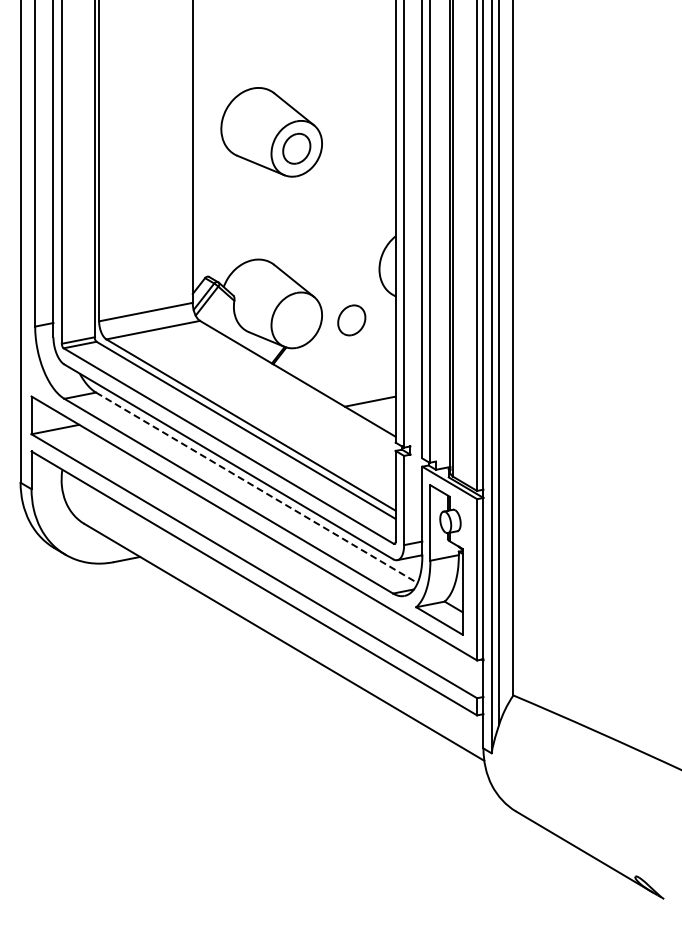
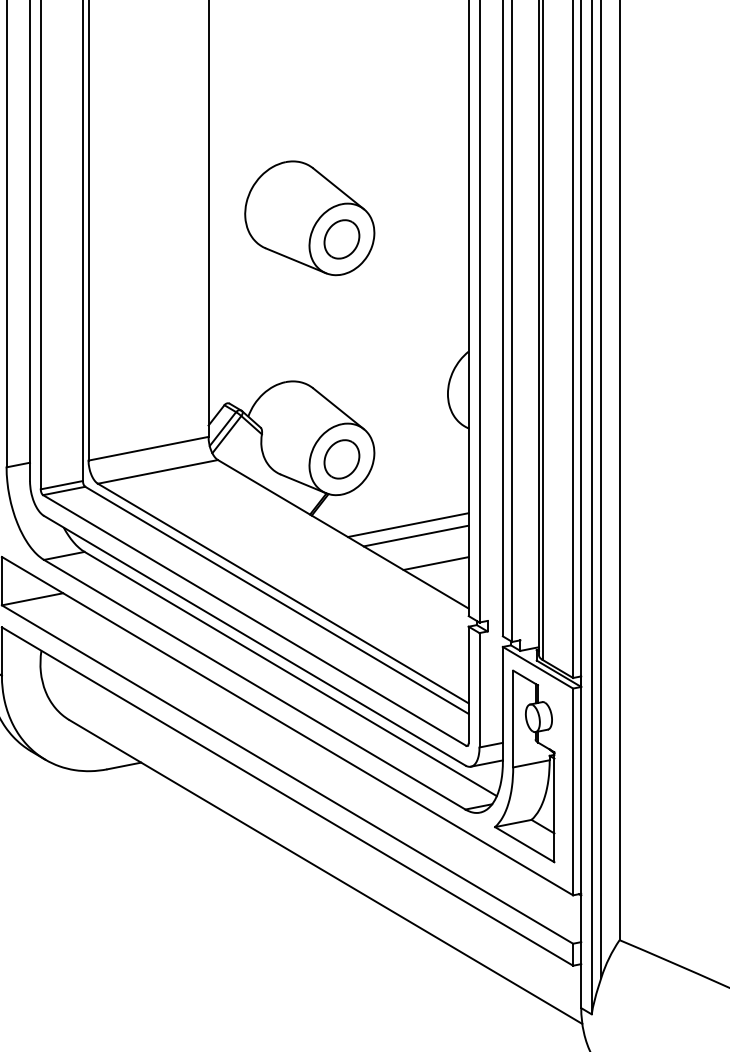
part: (351, 320) -> (341, 459), moved
line: (348, 371) -> (408, 524), added
line: (354, 380) -> (415, 536), added
line: (256, 487) -> (290, 673), dashed -> solid

